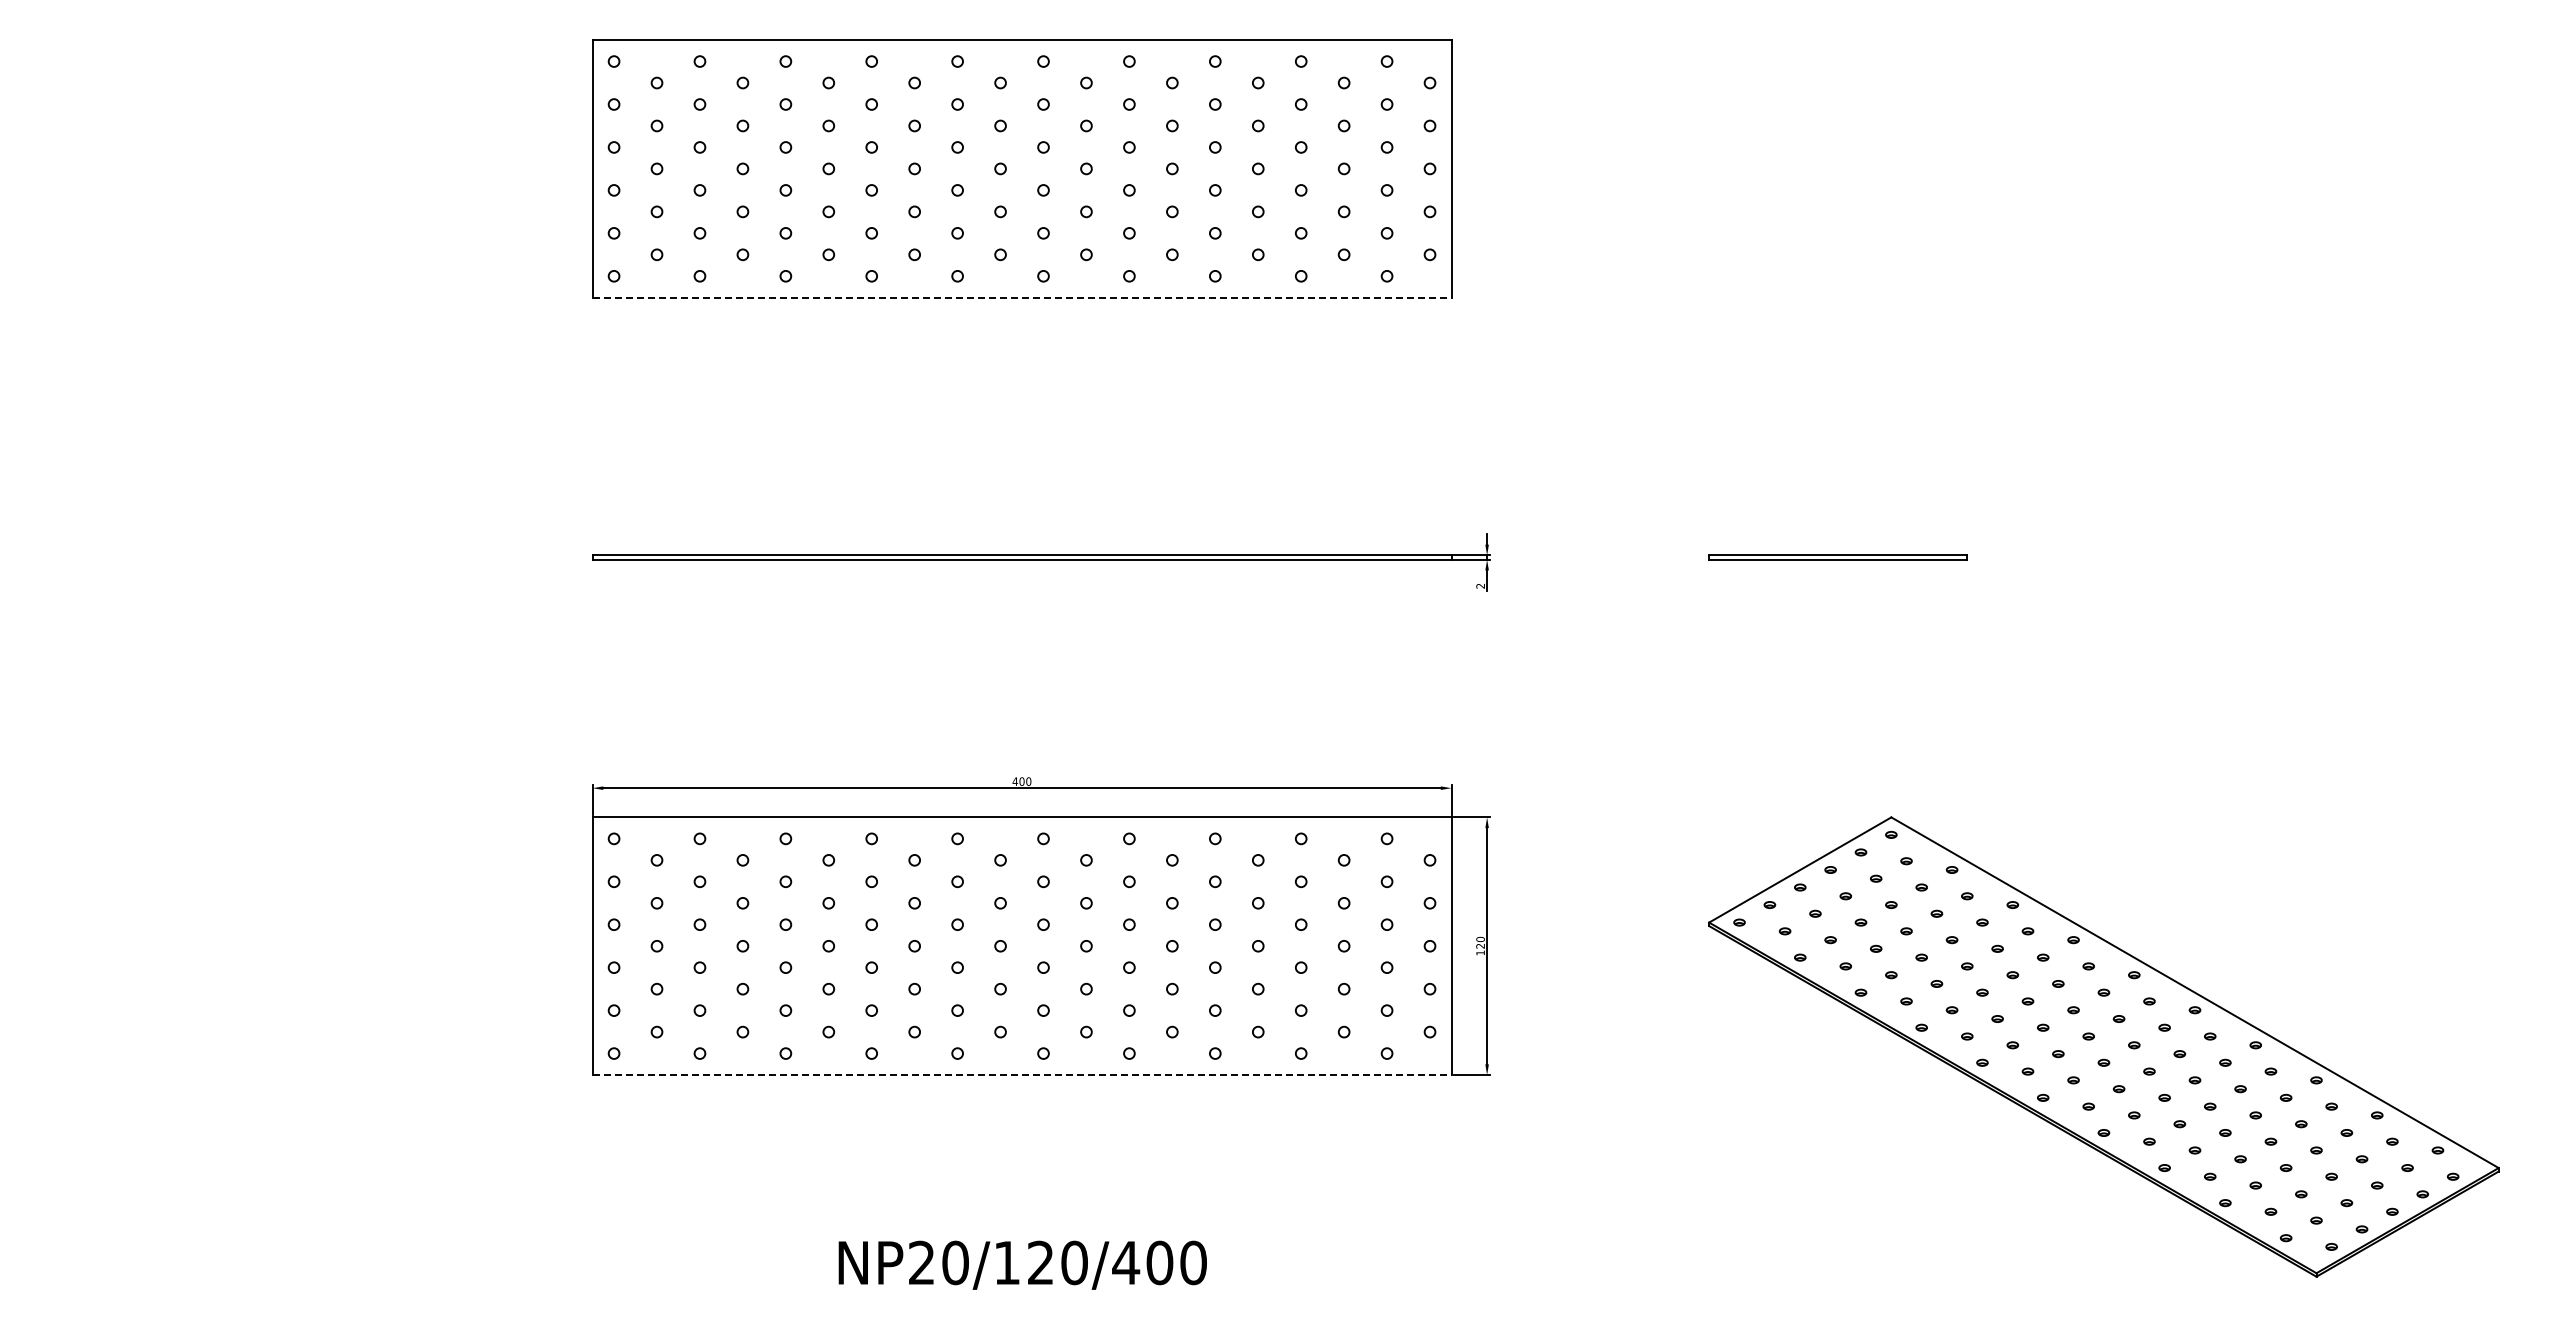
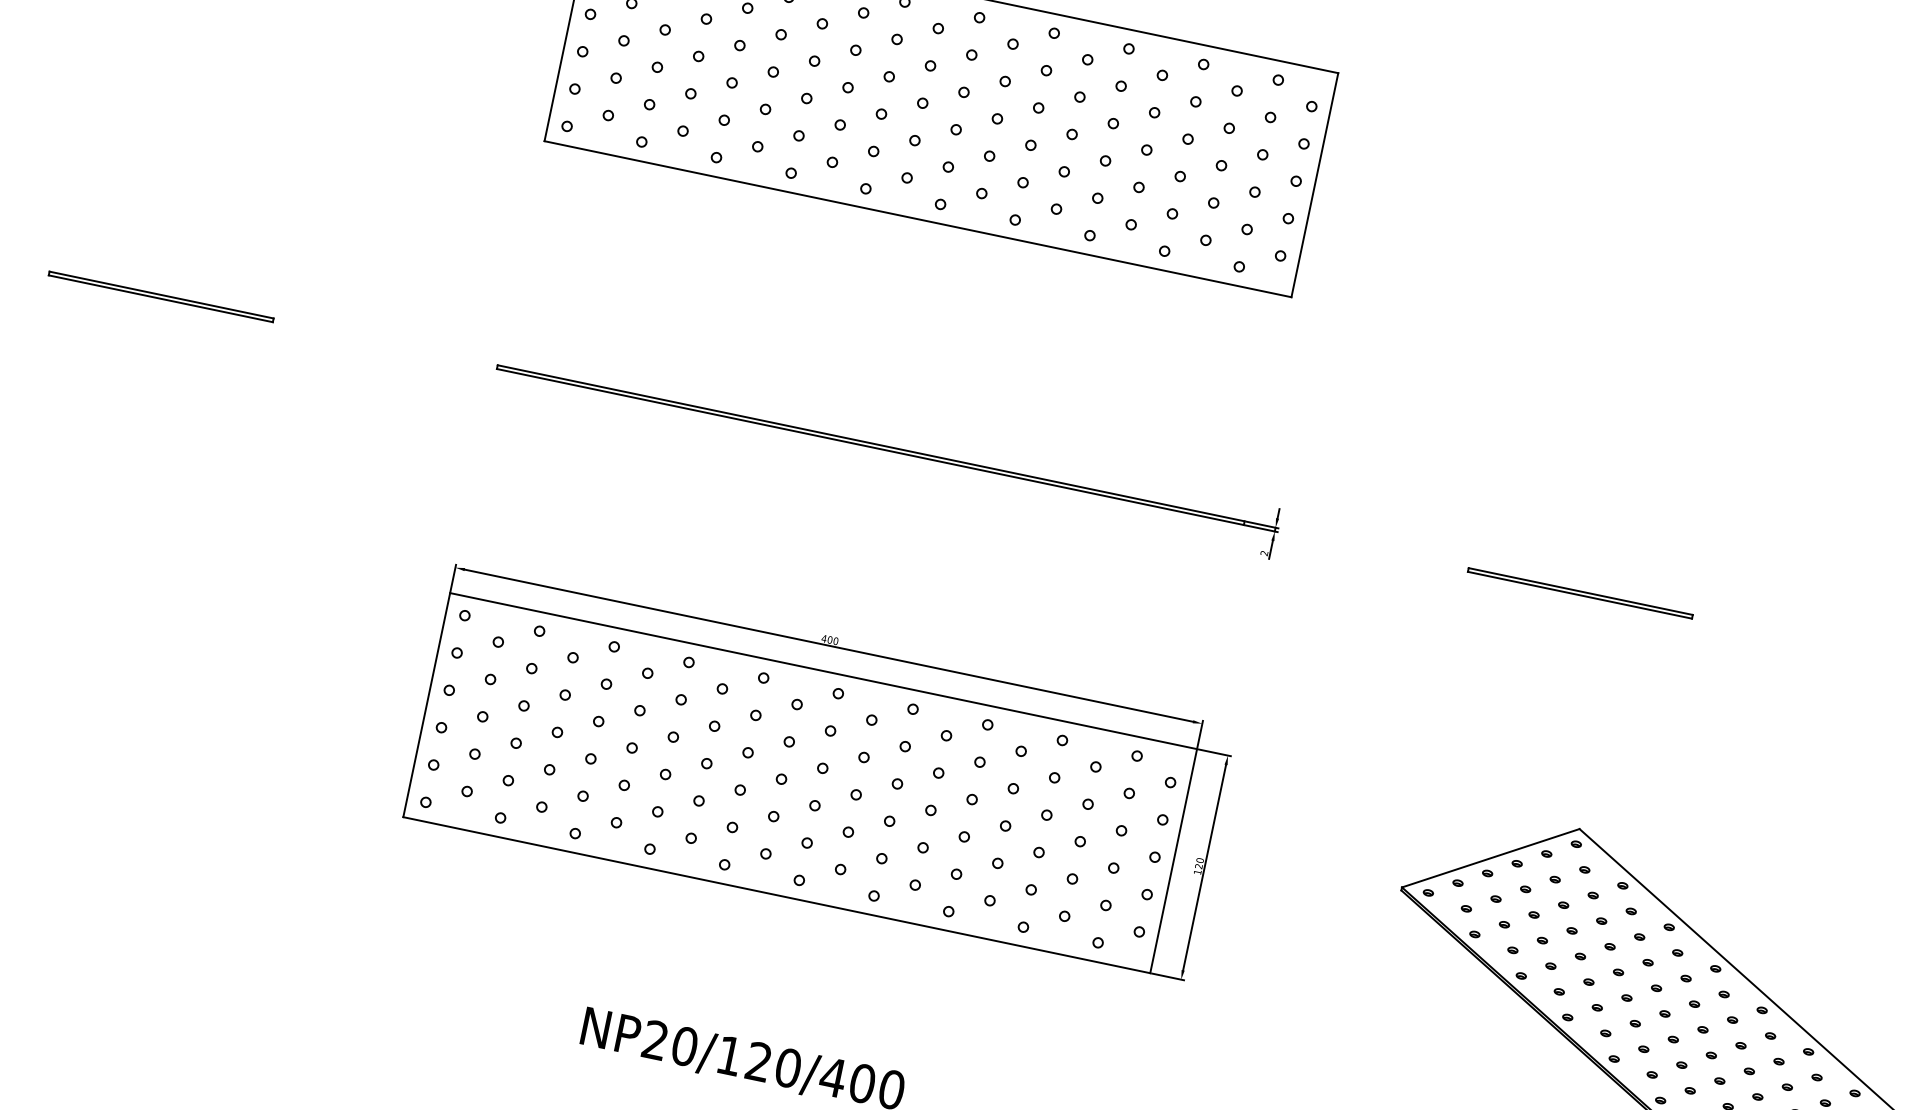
line: (1022, 297) -> (918, 219), dashed -> solid
part: (205, 557) -> (160, 296), added
line: (1022, 1075) -> (777, 895), dashed -> solid

